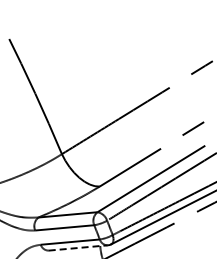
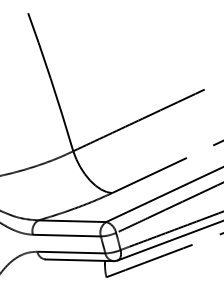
line: (78, 247) -> (80, 259), dashed -> solid

